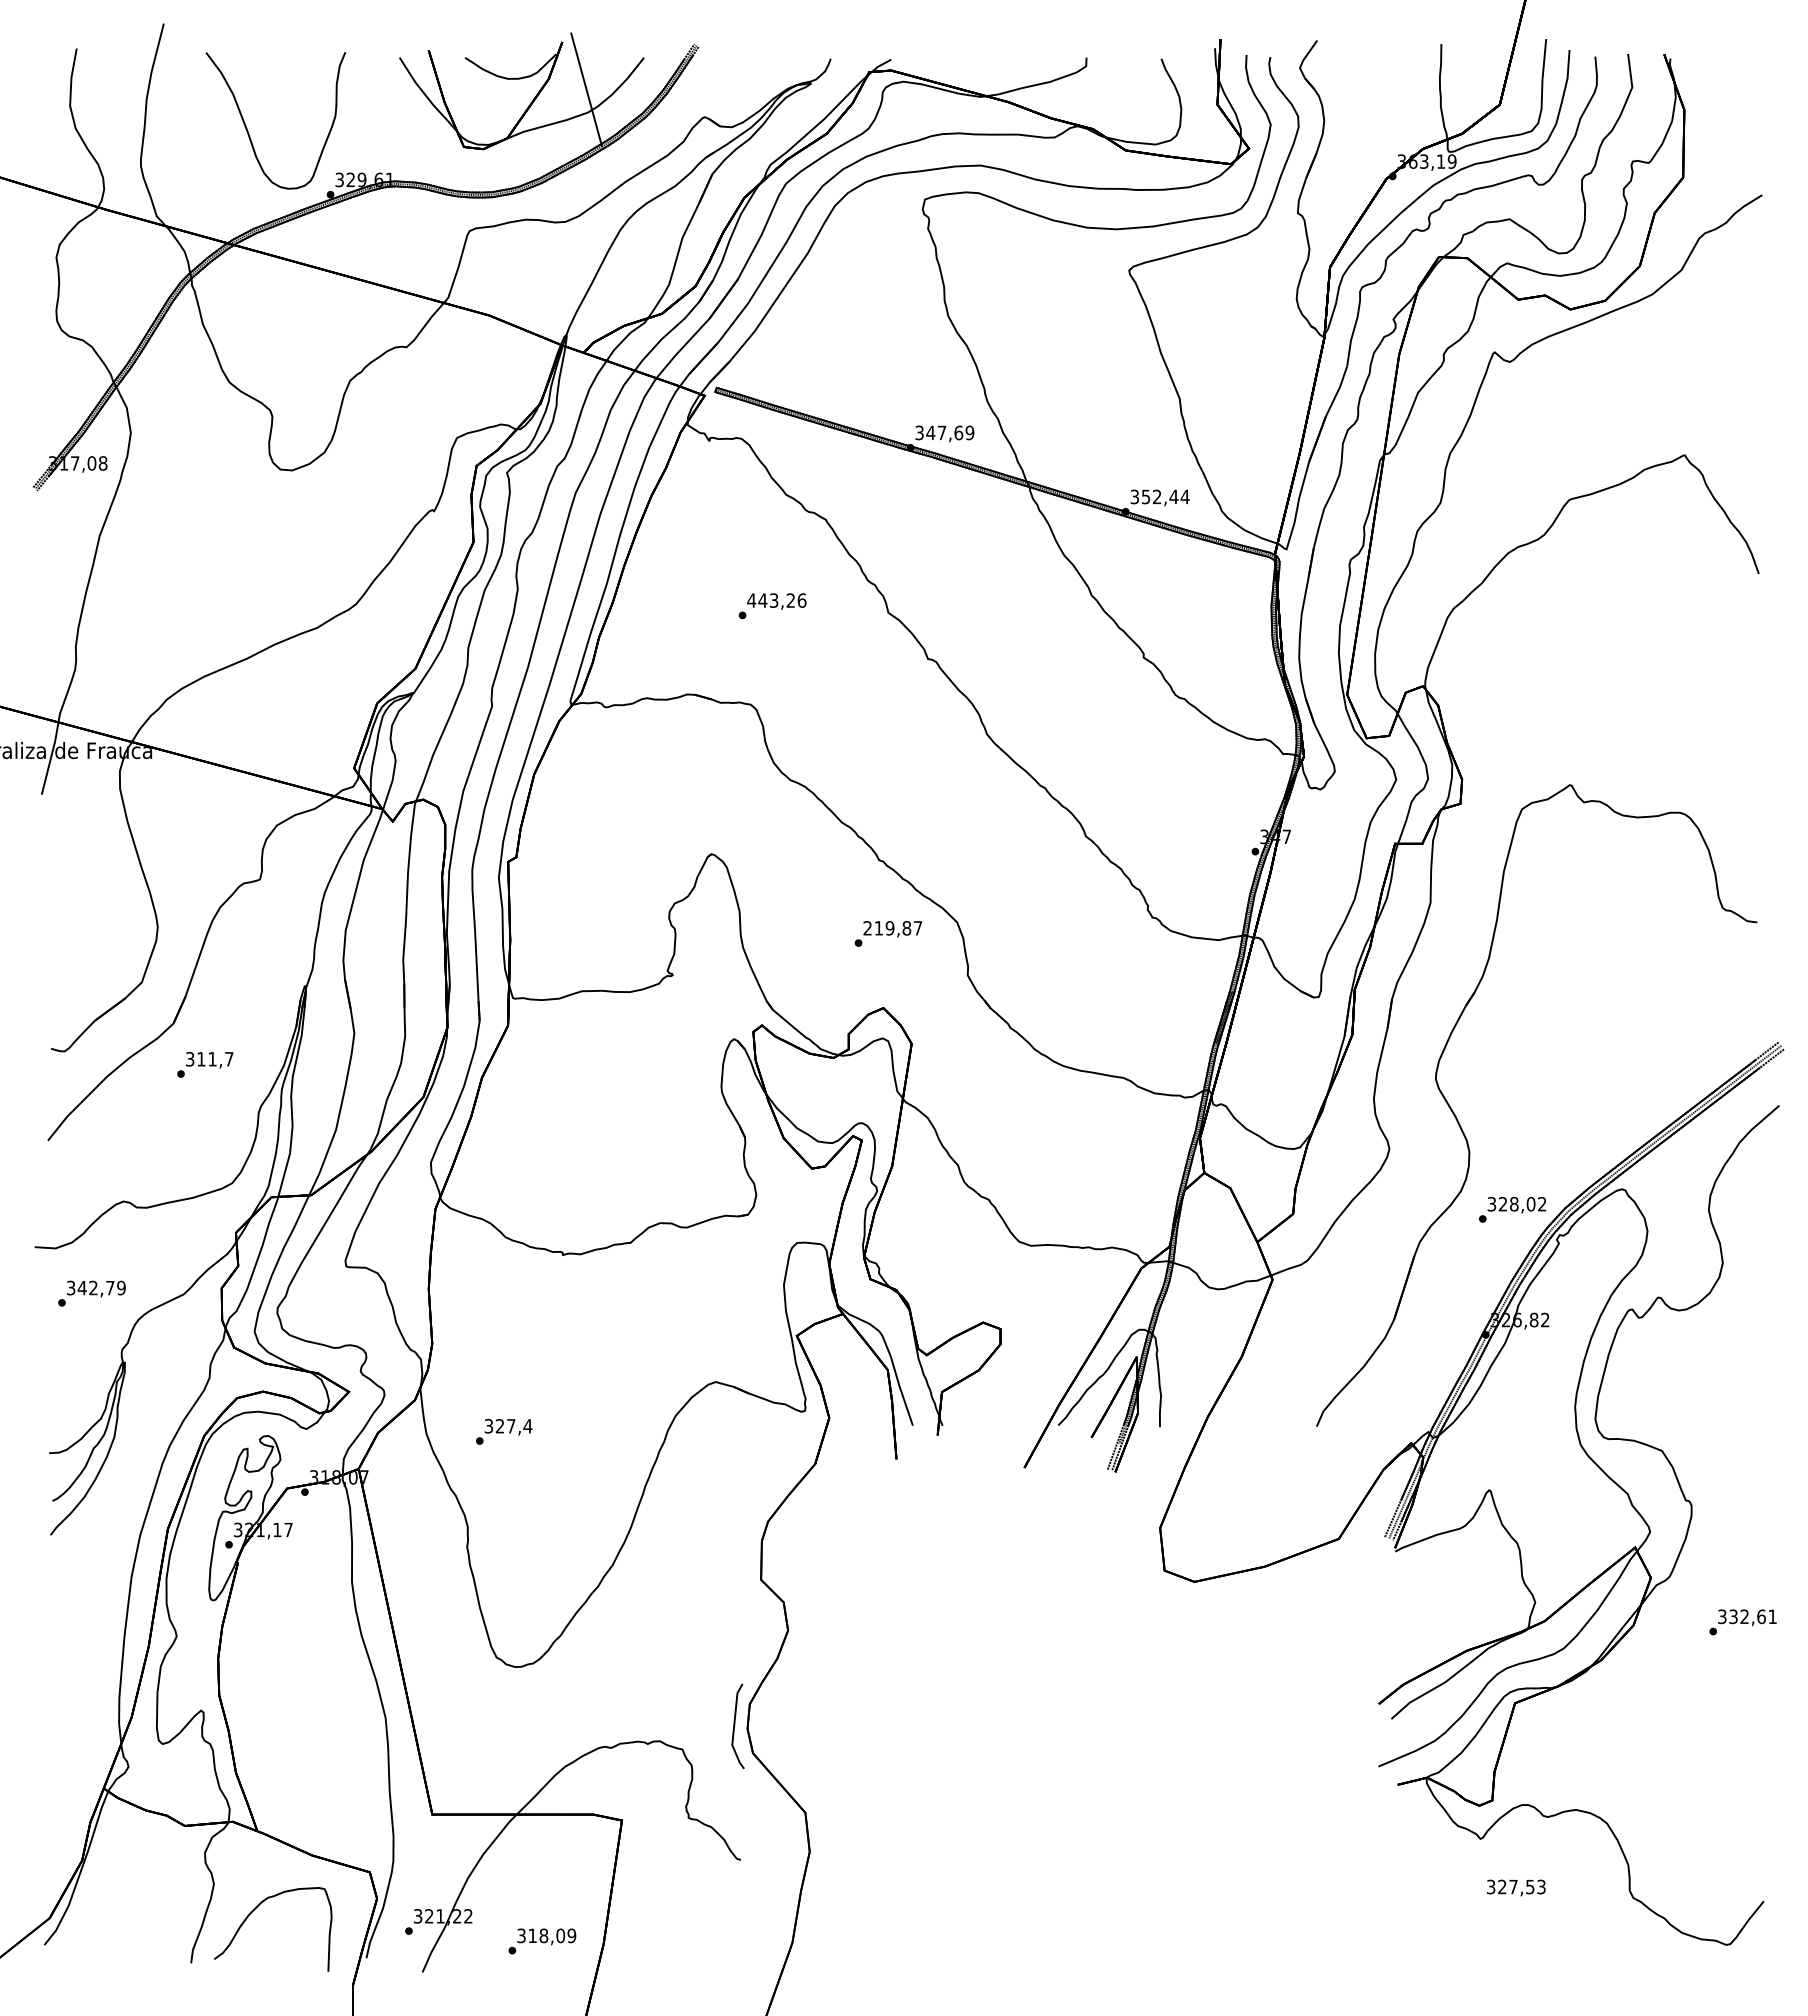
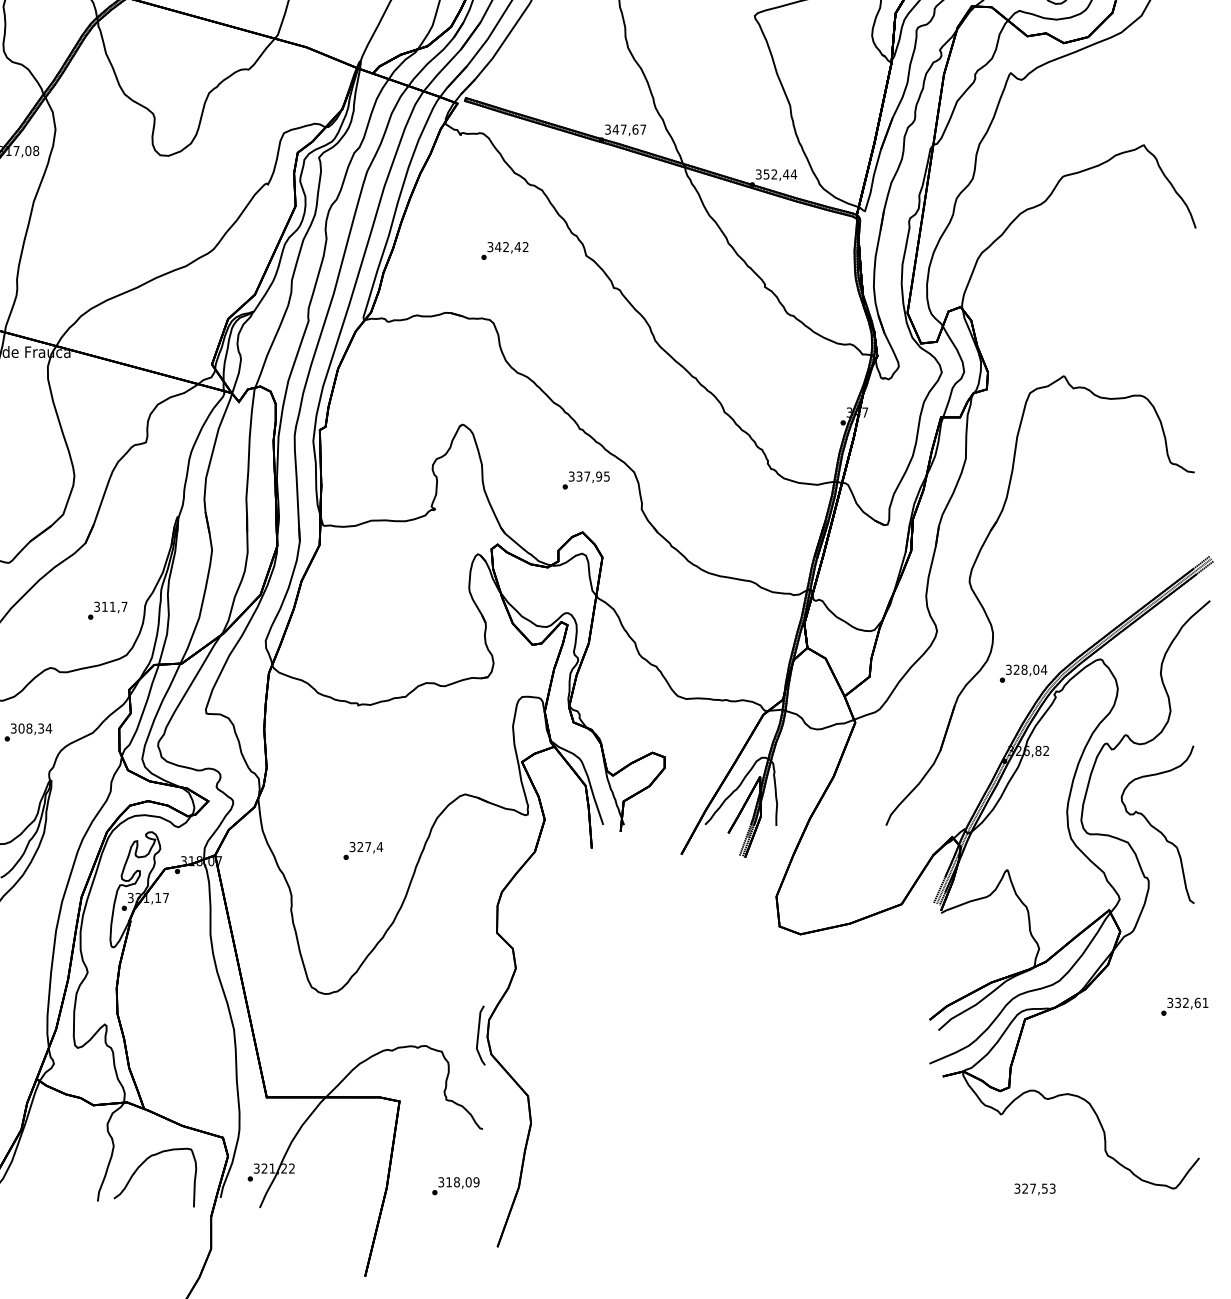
text: (969, 432) -> (642, 129), 347,69 -> 347,67
text: (776, 600) -> (507, 246), 443,26 -> 342,42
text: (892, 928) -> (589, 476), 219,87 -> 337,95
text: (205, 1064) -> (107, 610), moved
text: (1541, 1203) -> (1043, 669), 328,02 -> 328,04
text: (101, 1287) -> (35, 728), 342,79 -> 308,34
curve: (1701, 1429) -> (1155, 827), added
text: (504, 1431) -> (363, 850), moved
text: (1742, 1622) -> (1184, 1006), moved
text: (1516, 1887) -> (1035, 1189), moved
text: (542, 1941) -> (455, 1186), moved

